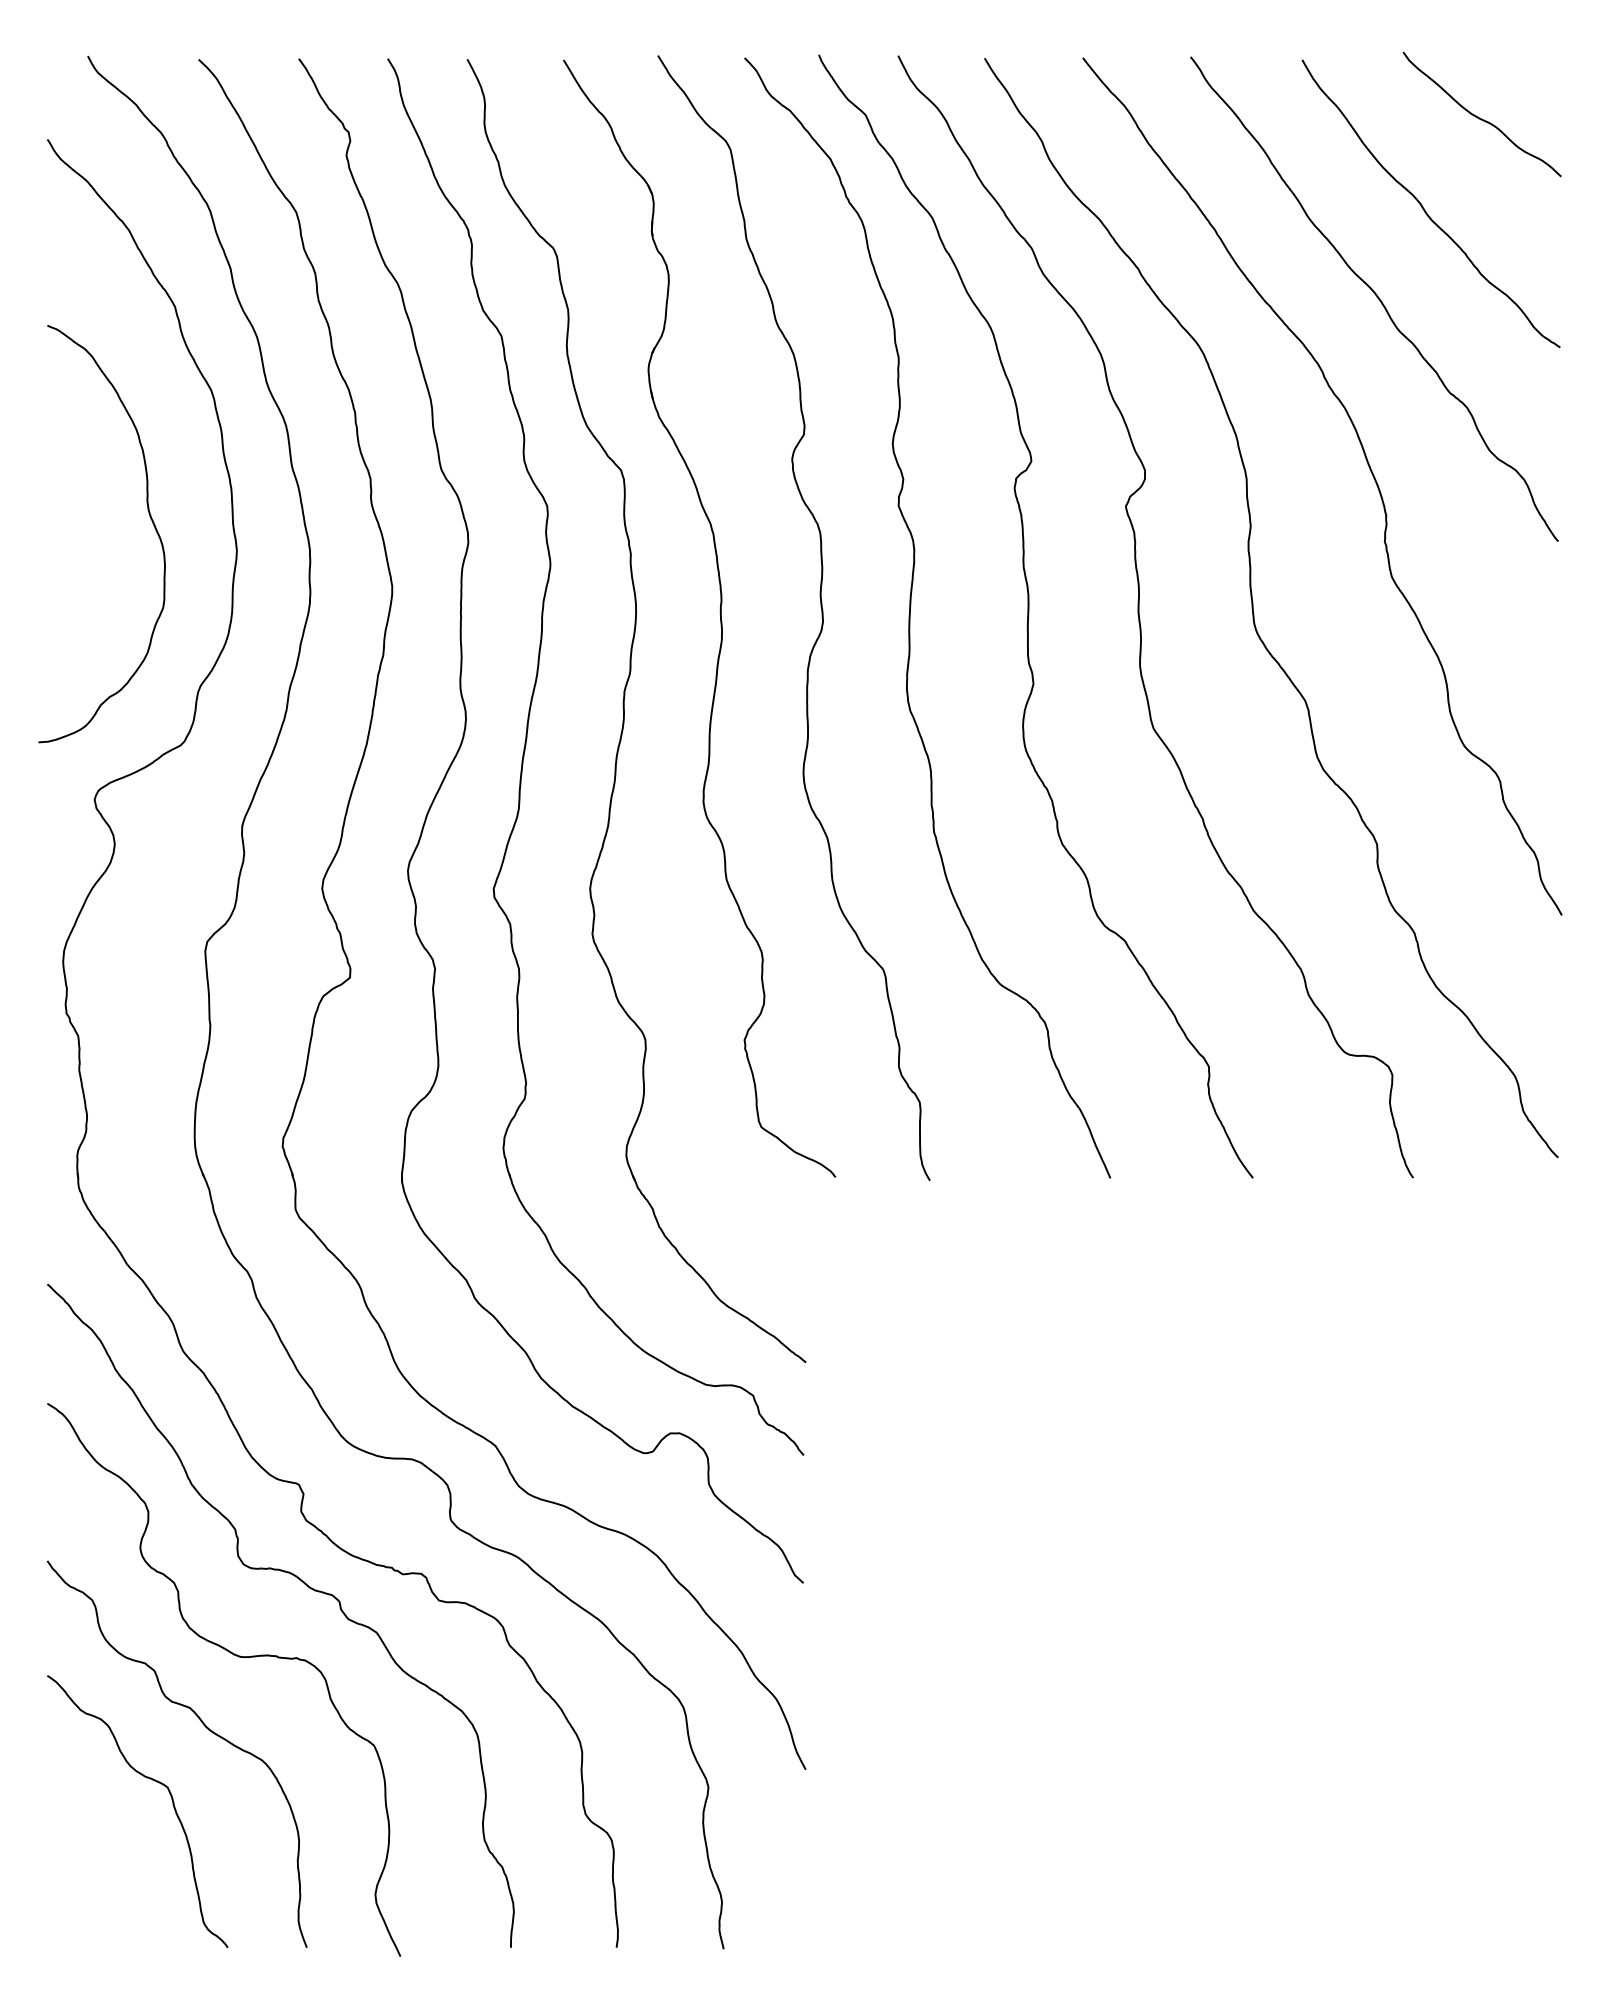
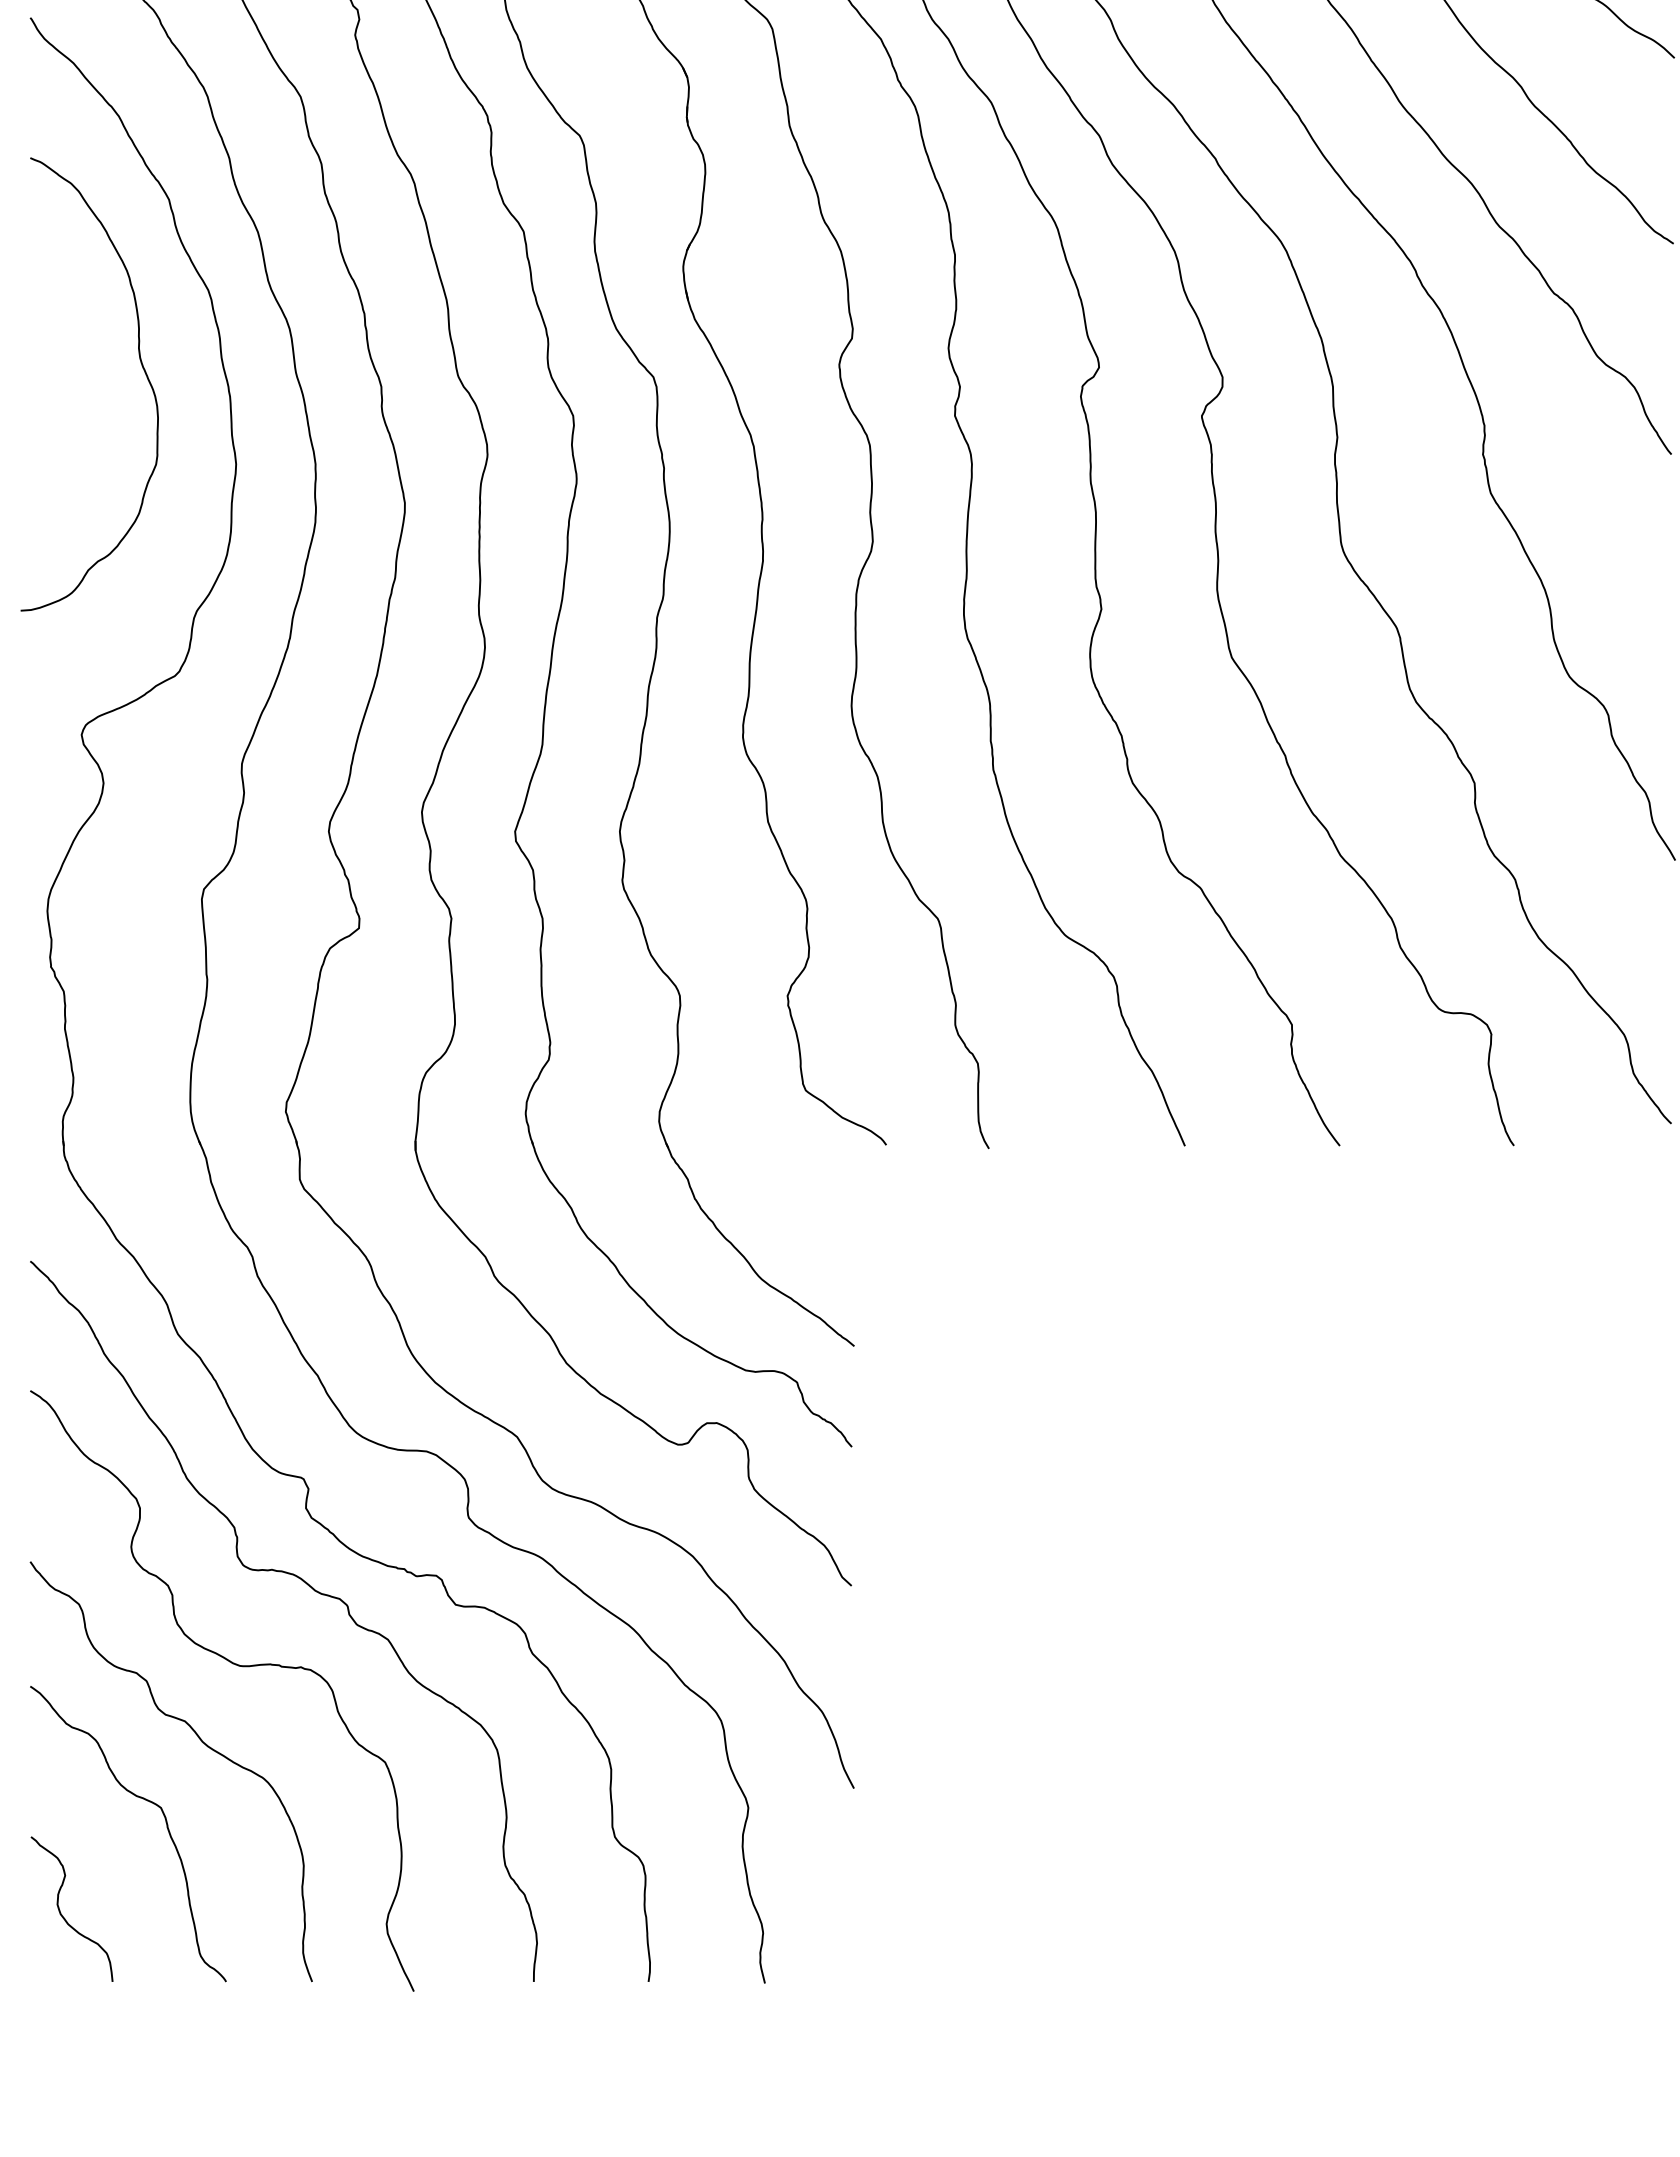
curve: (150, 519) -> (142, 368), moved
curve: (78, 1887) -> (64, 1916), added

